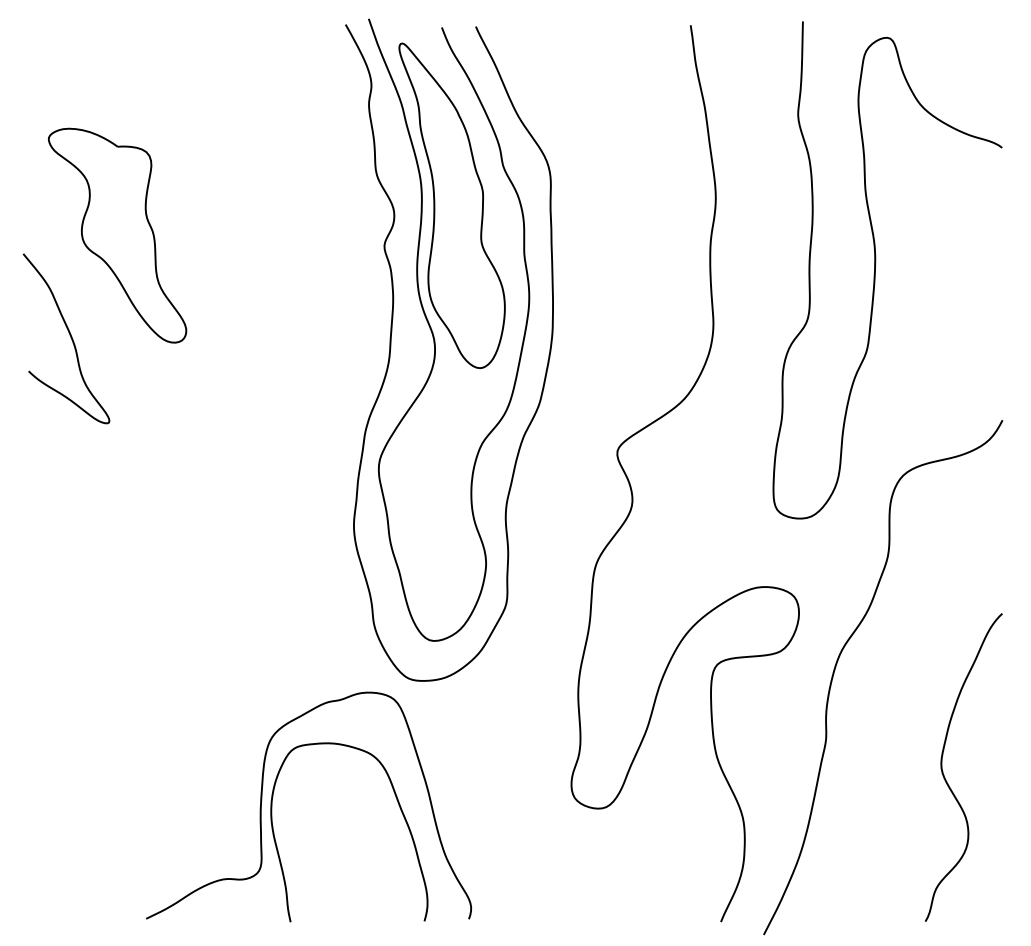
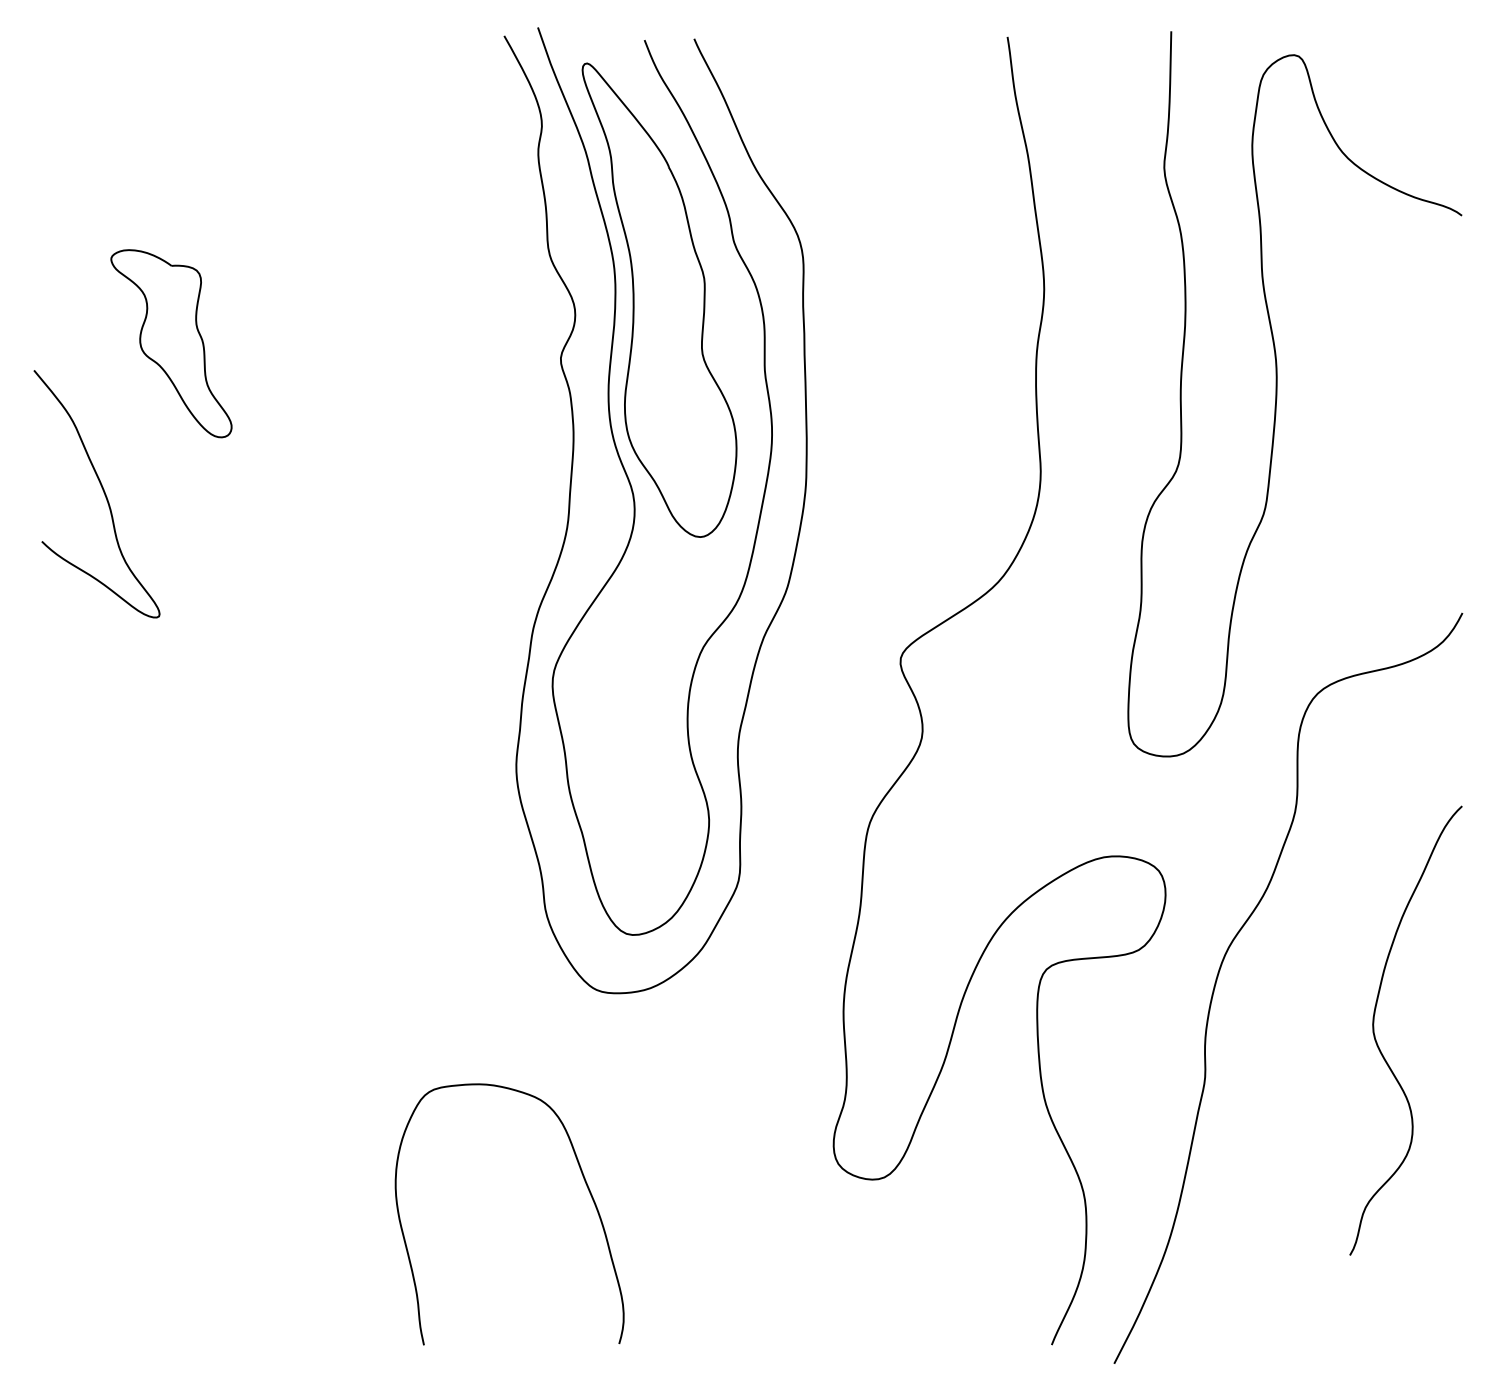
part: (117, 235) -> (171, 343), size x0.6
curve: (944, 774) -> (1377, 1040), moved
curve: (262, 800) -> (382, 1167), removed

